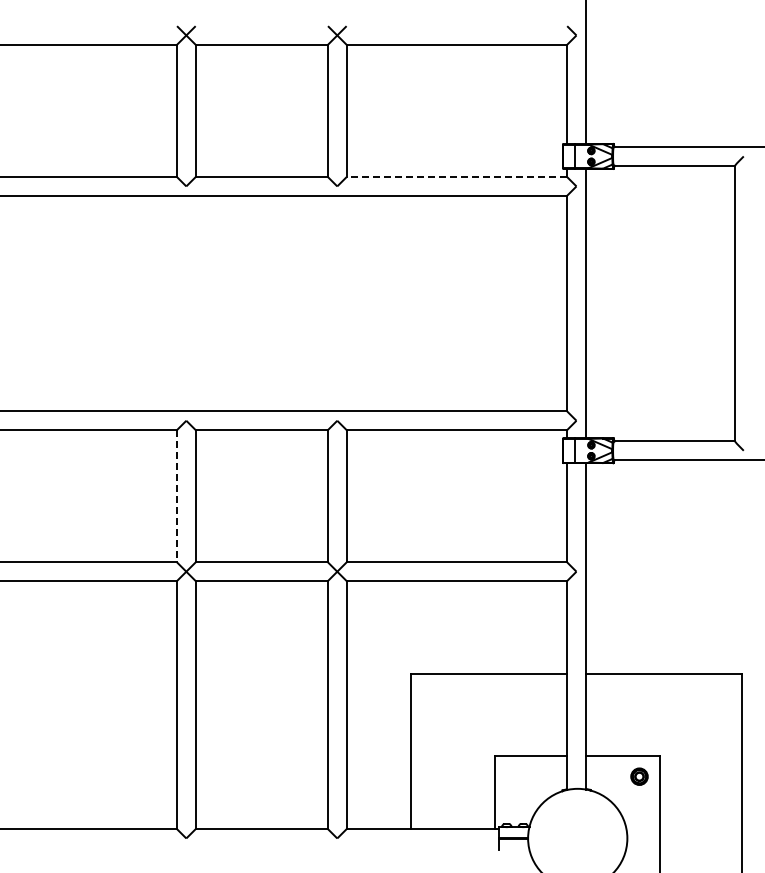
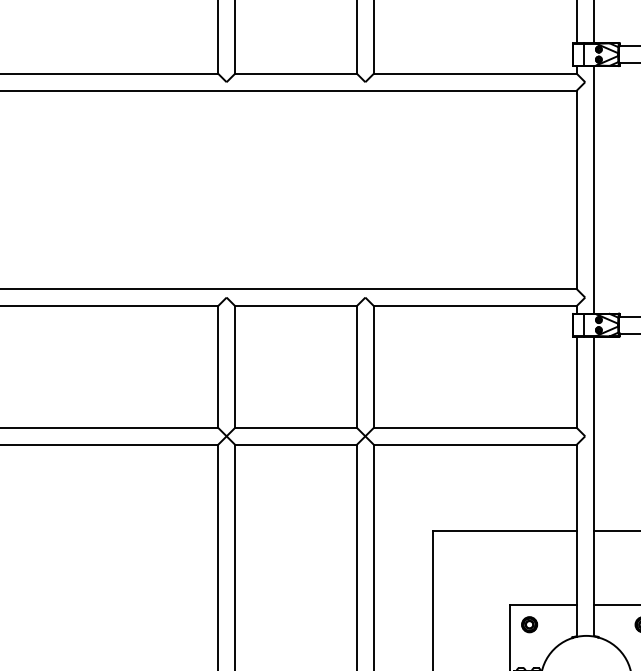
line: (456, 177) -> (474, 74), dashed -> solid
line: (177, 496) -> (218, 367), dashed -> solid
part: (515, 776) -> (529, 624), added

